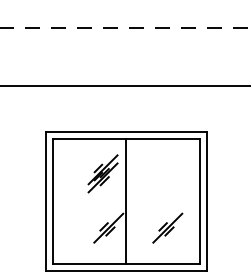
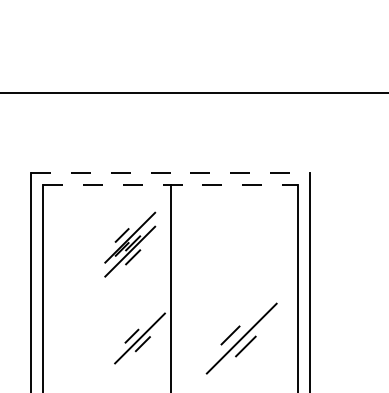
line: (126, 132) -> (170, 173), solid -> dashed
line: (126, 139) -> (170, 185), solid -> dashed
part: (167, 227) -> (241, 337), size x1.4

